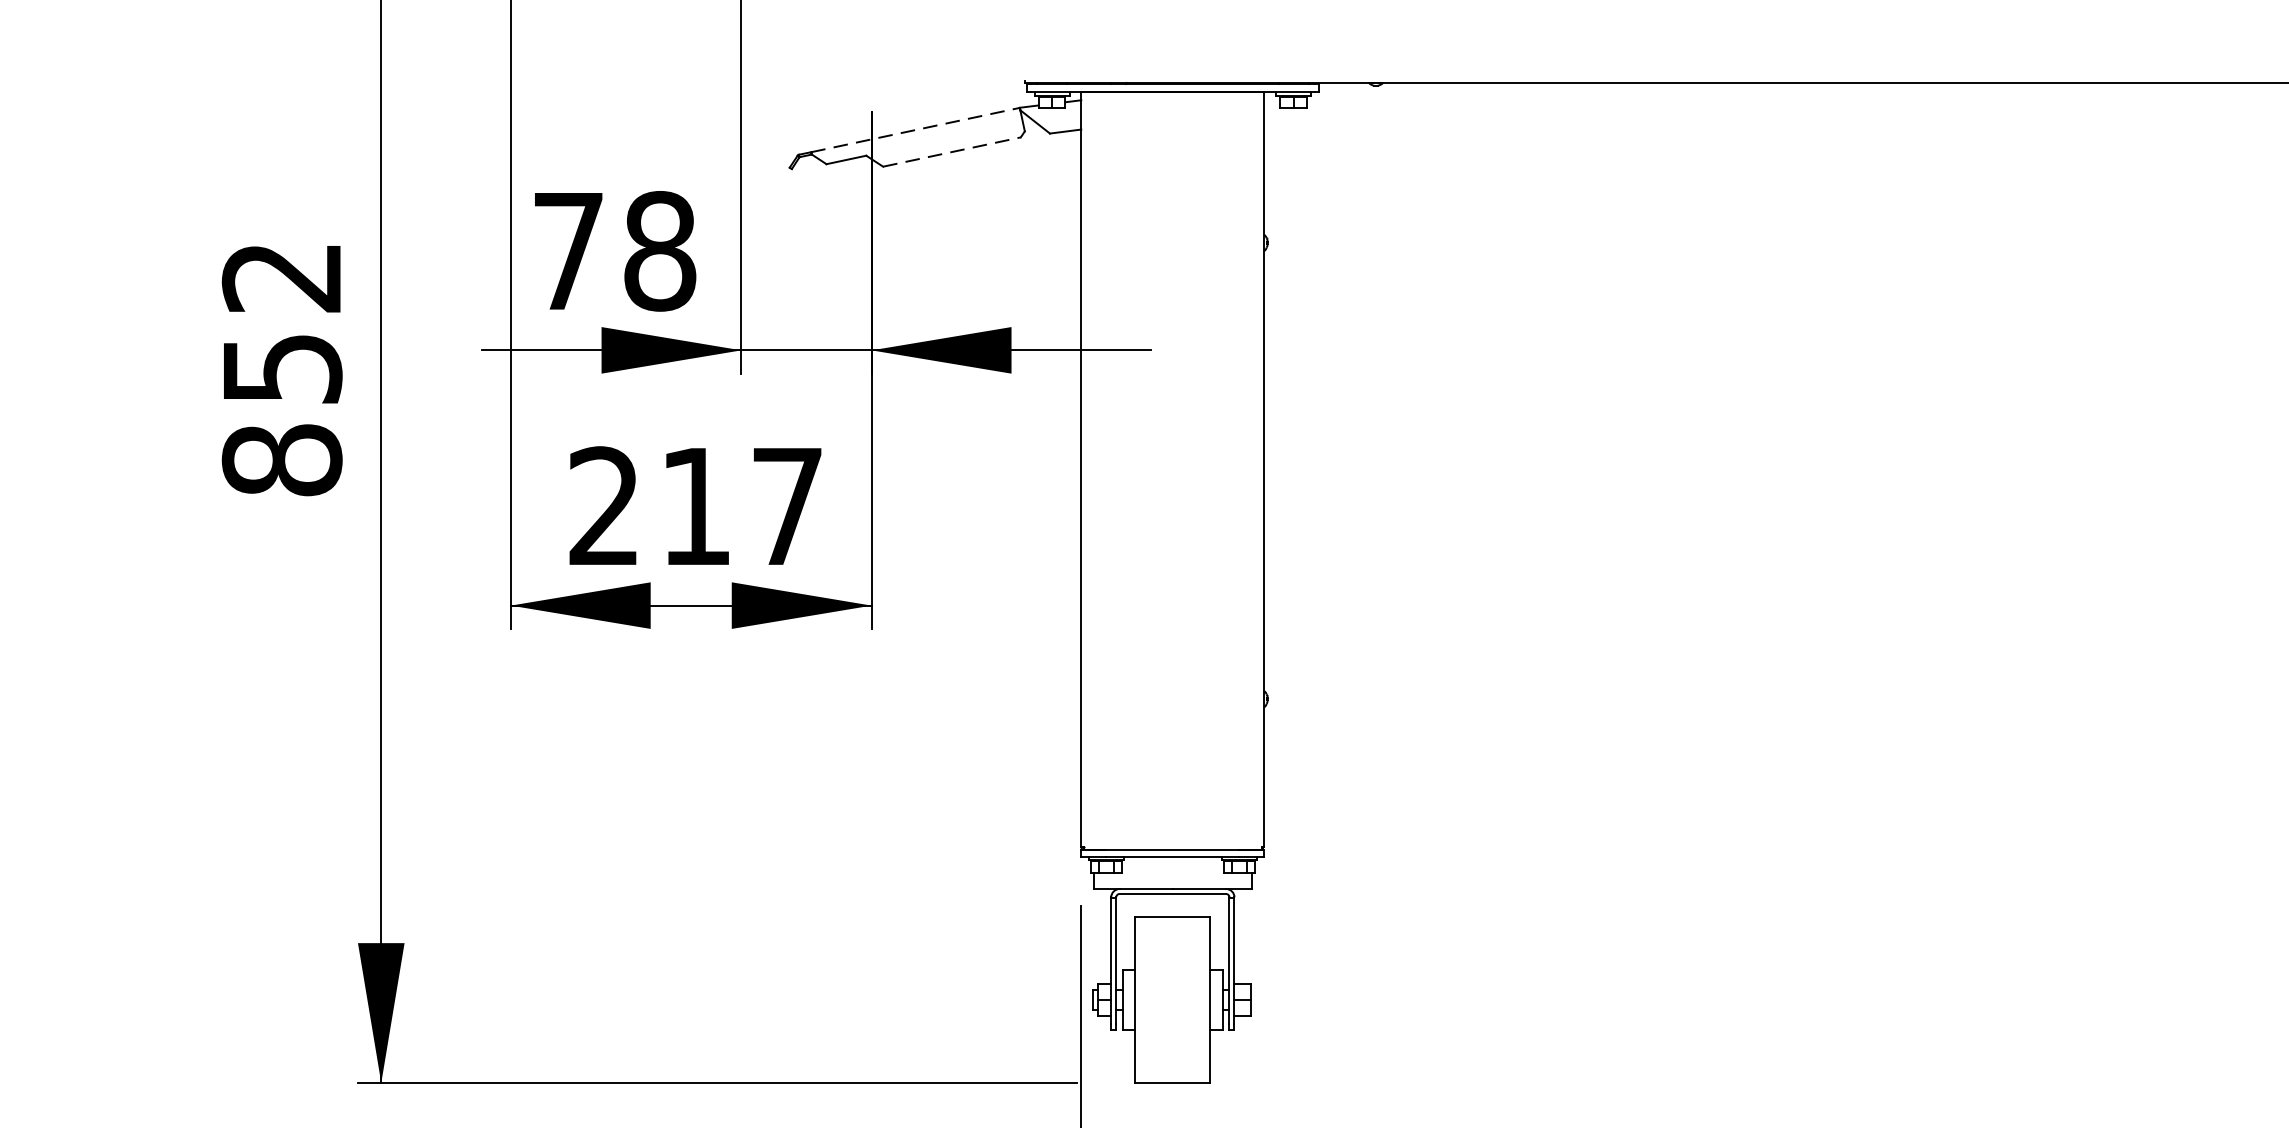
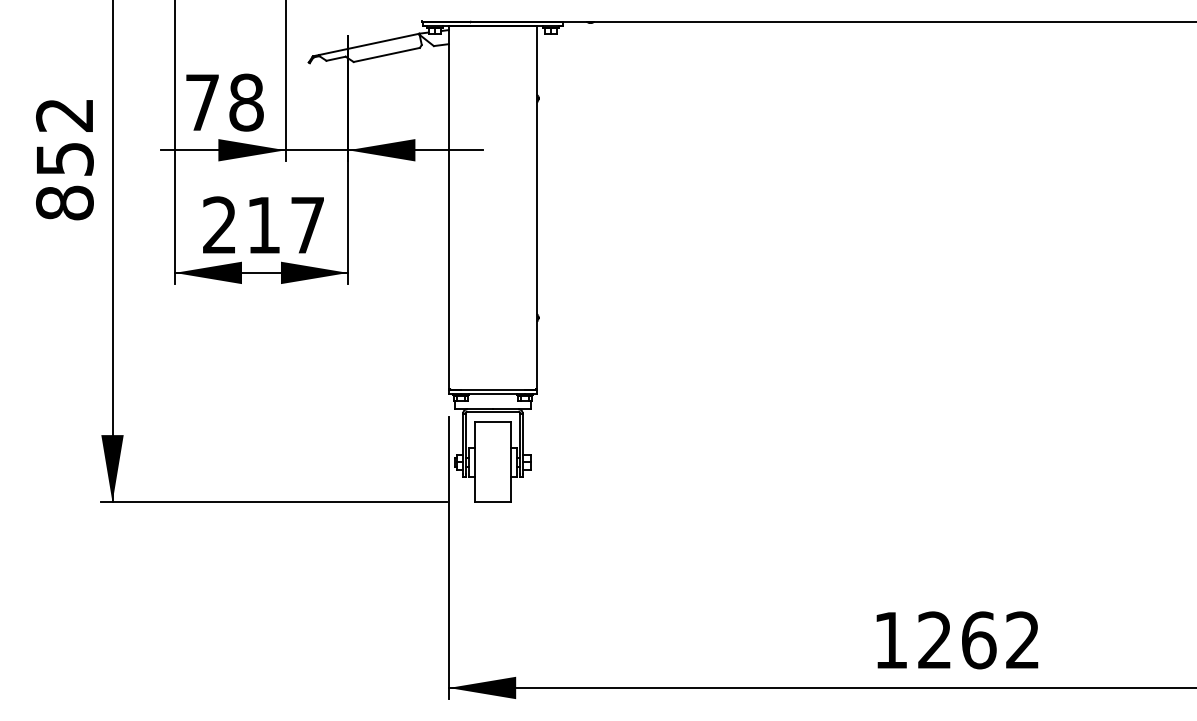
line: (915, 130) -> (369, 44), dashed -> solid
line: (951, 151) -> (386, 54), dashed -> solid

